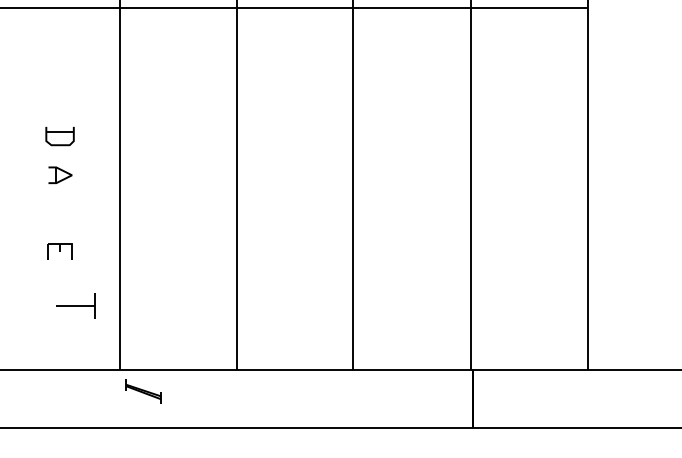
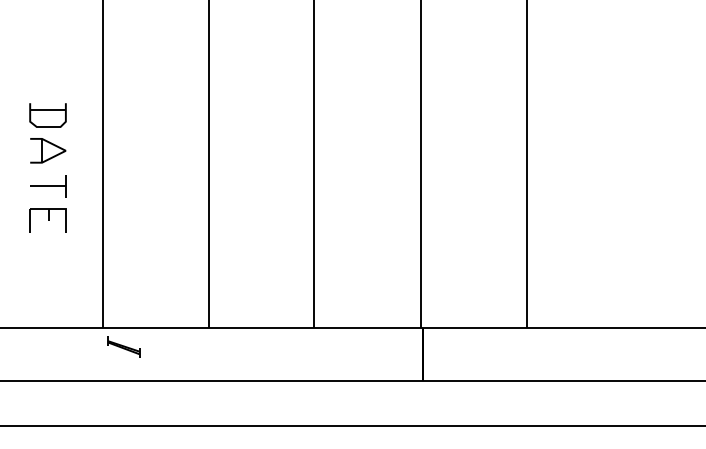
part: (59, 136) -> (47, 115), size x1.43
part: (60, 174) -> (48, 150), size x1.67
part: (59, 251) -> (47, 220), size x1.67
part: (76, 305) -> (48, 186), moved

